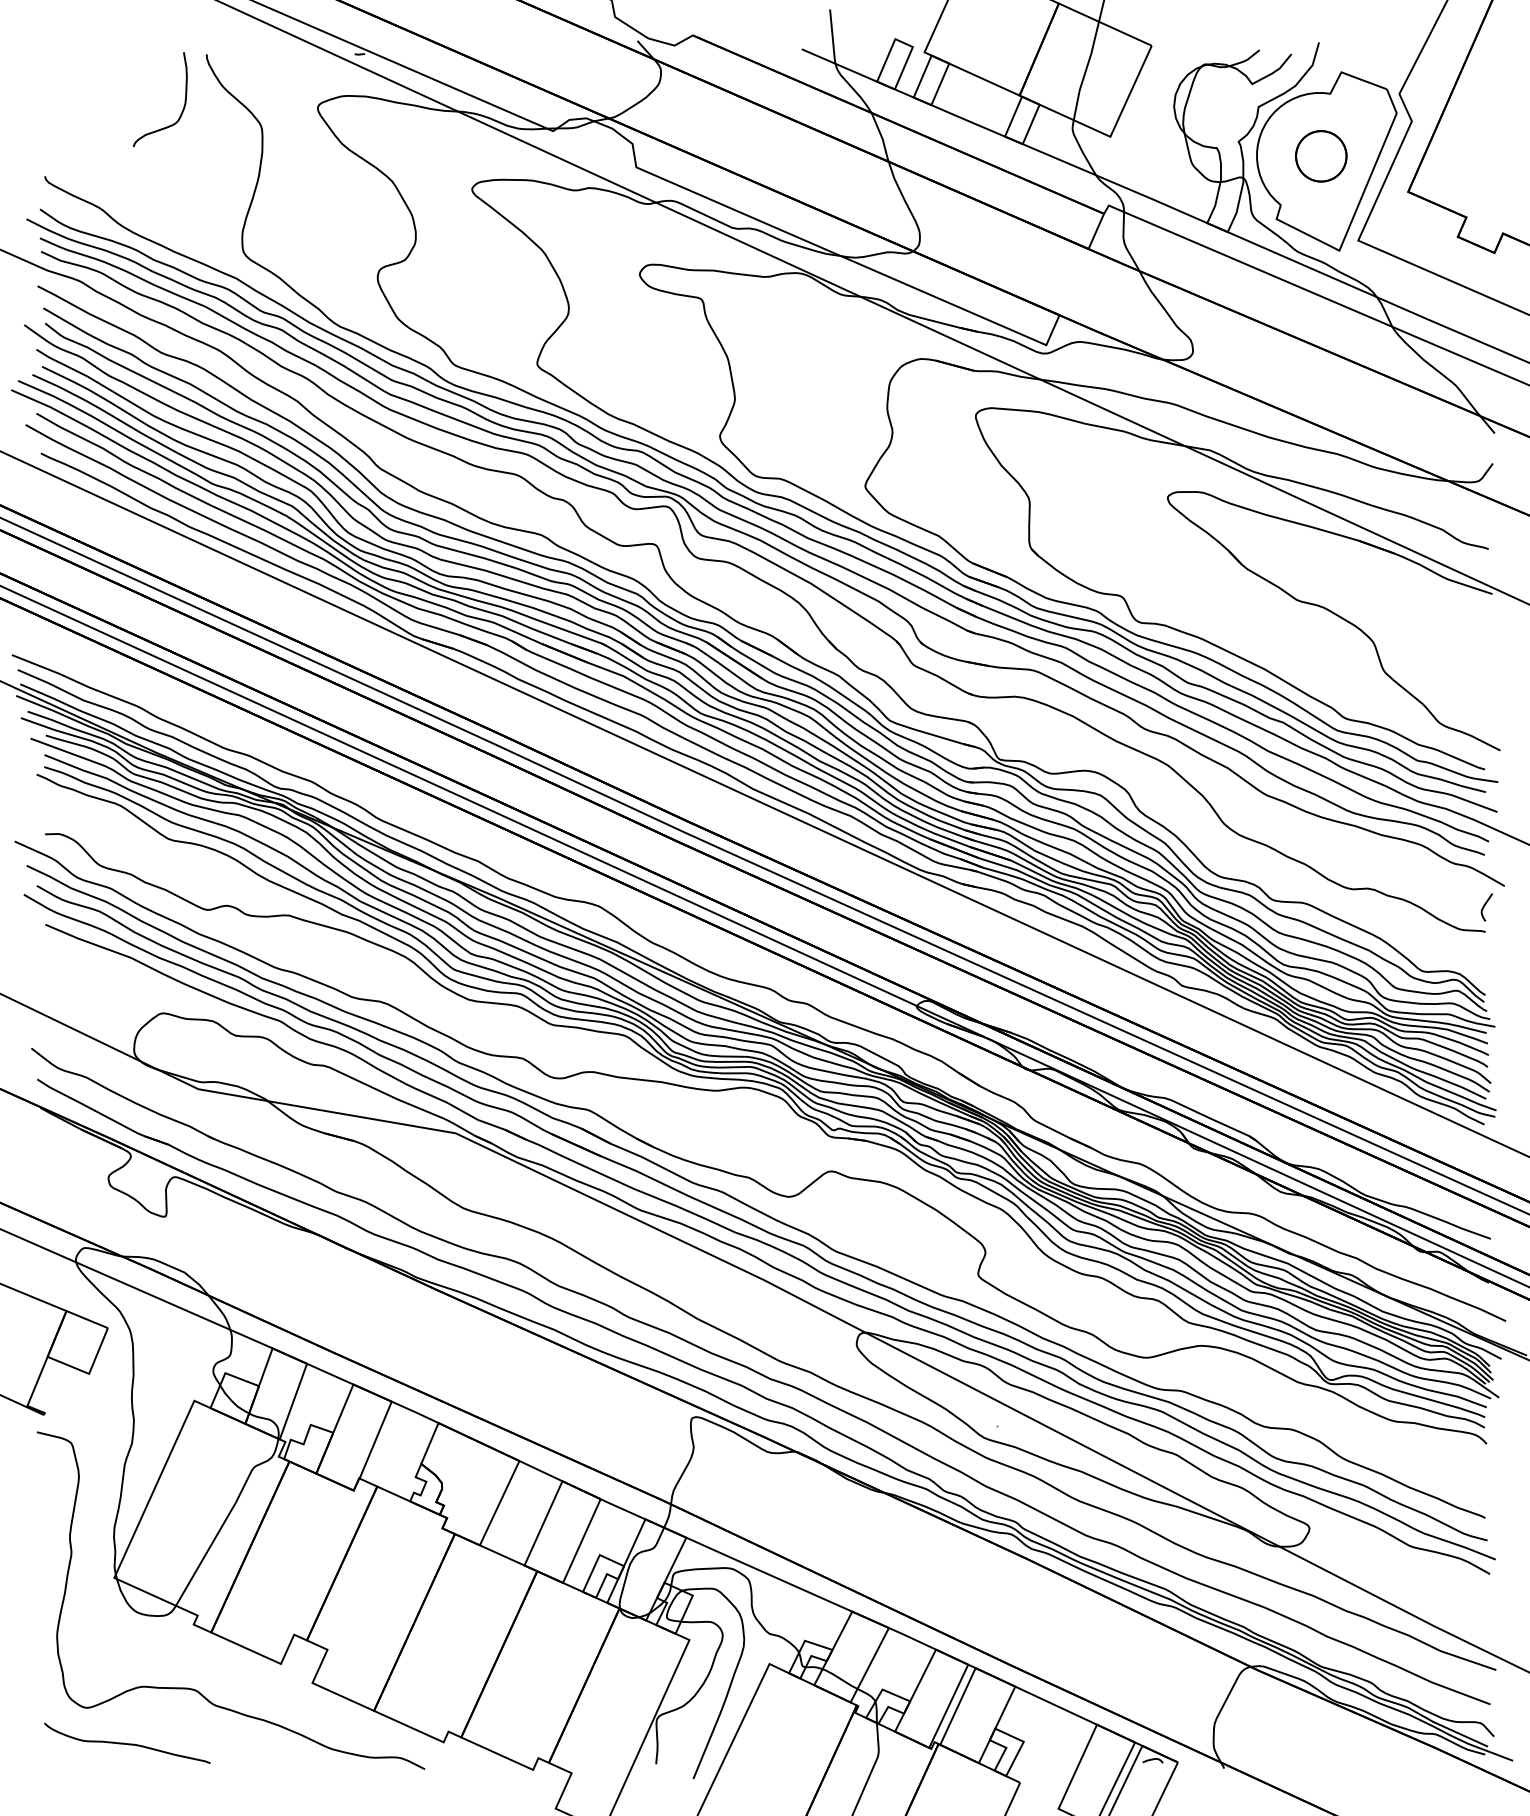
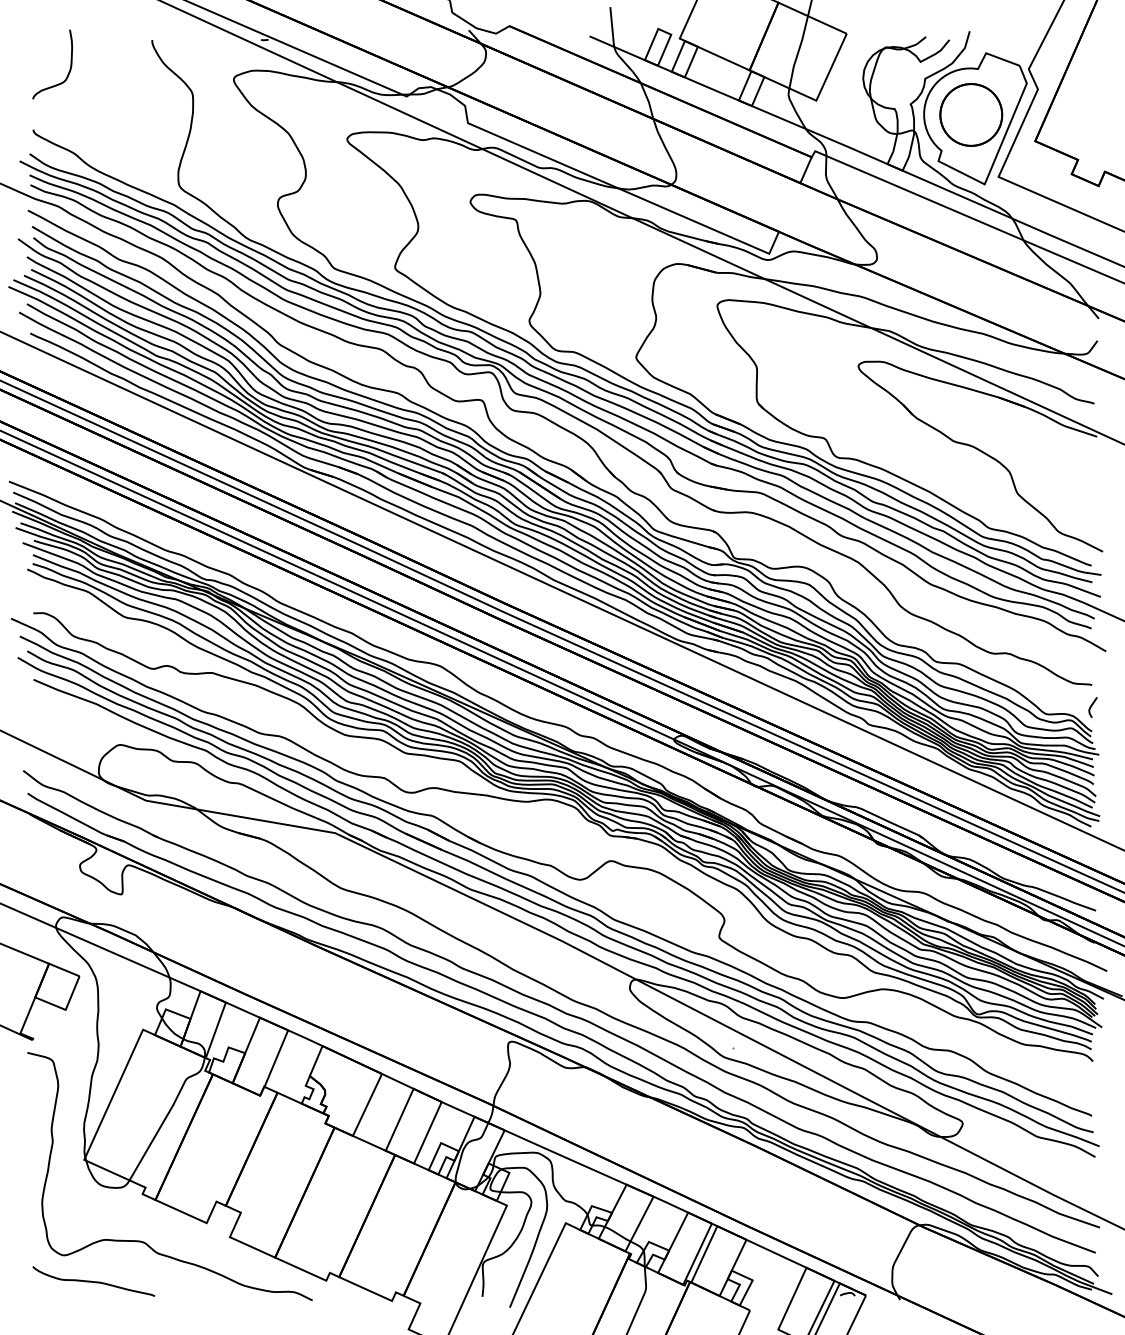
curve: (183, 106) -> (69, 69), moved
part: (1321, 156) -> (971, 115), size x1.67
curve: (1484, 907) -> (1091, 707), moved

